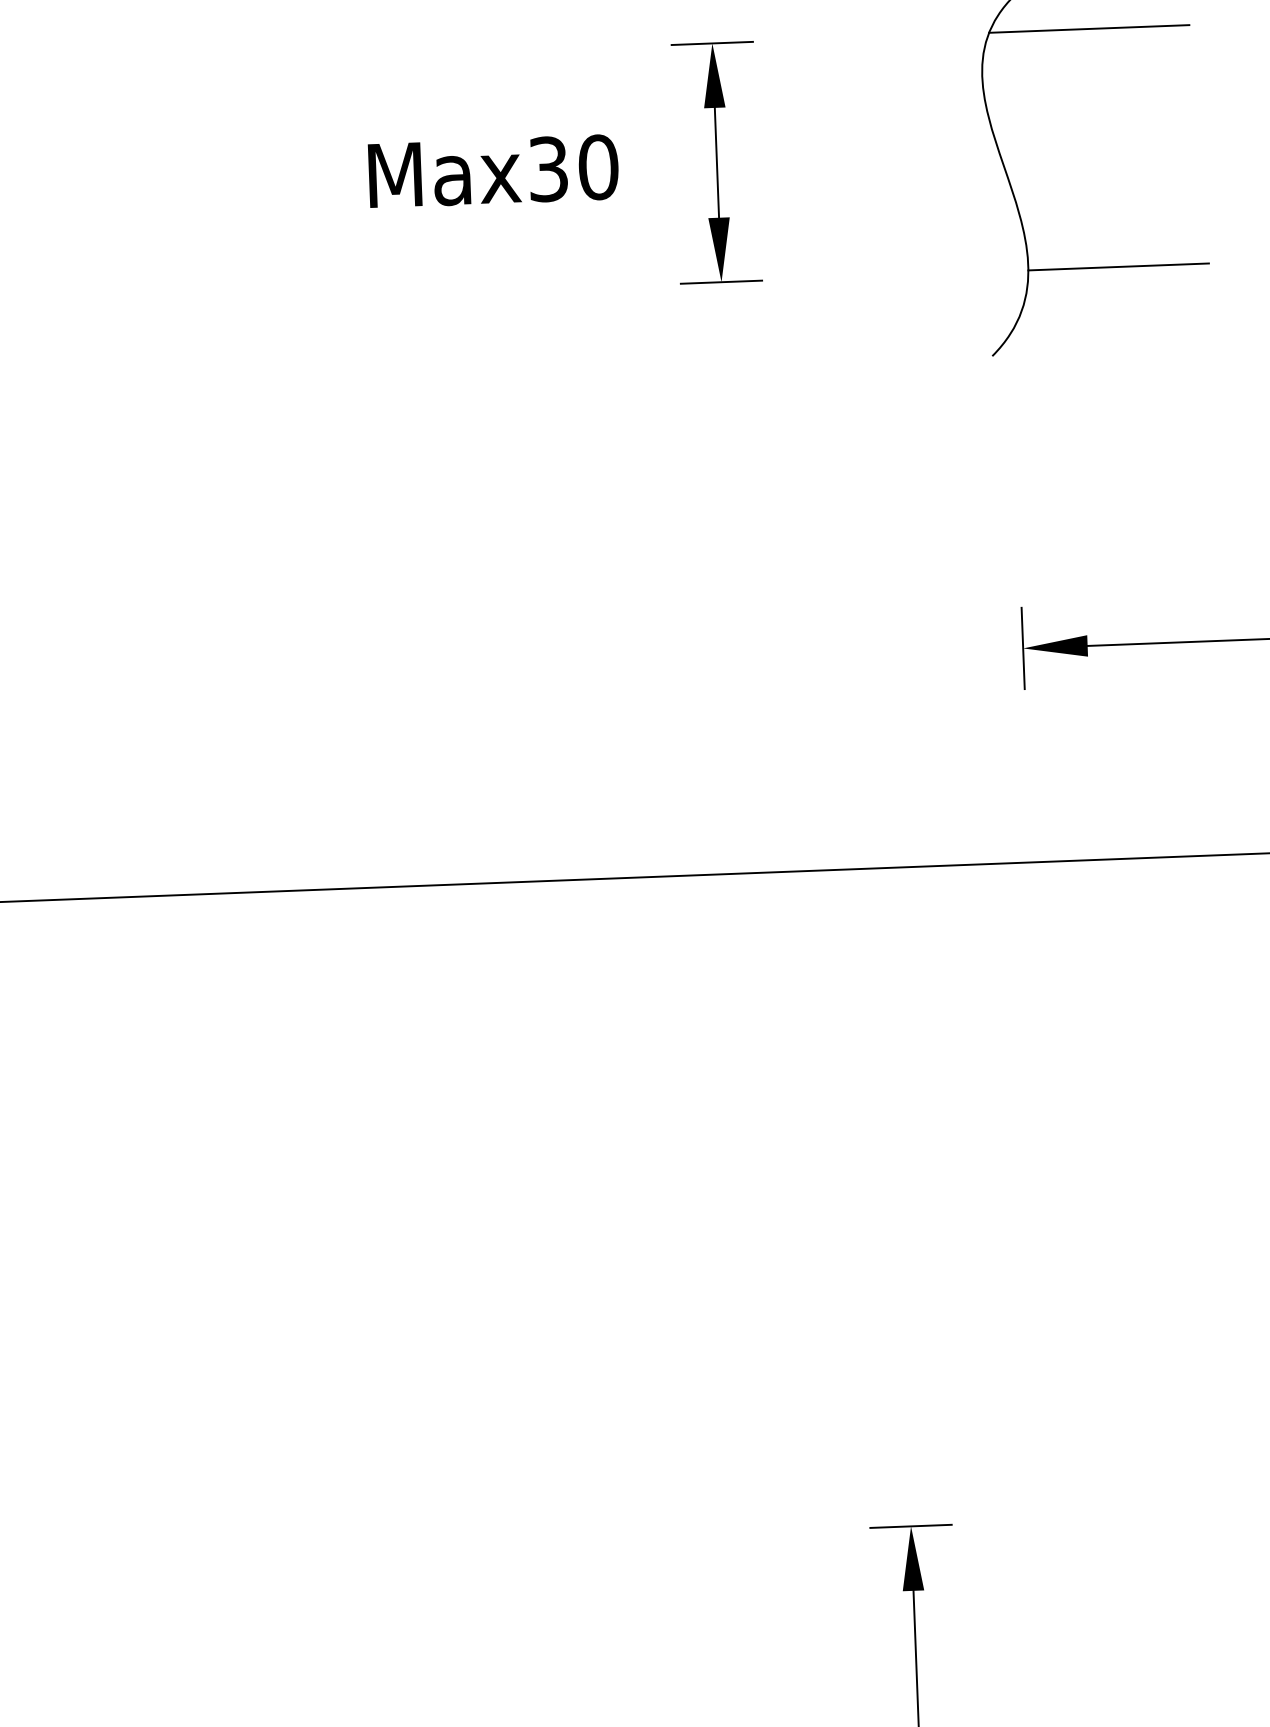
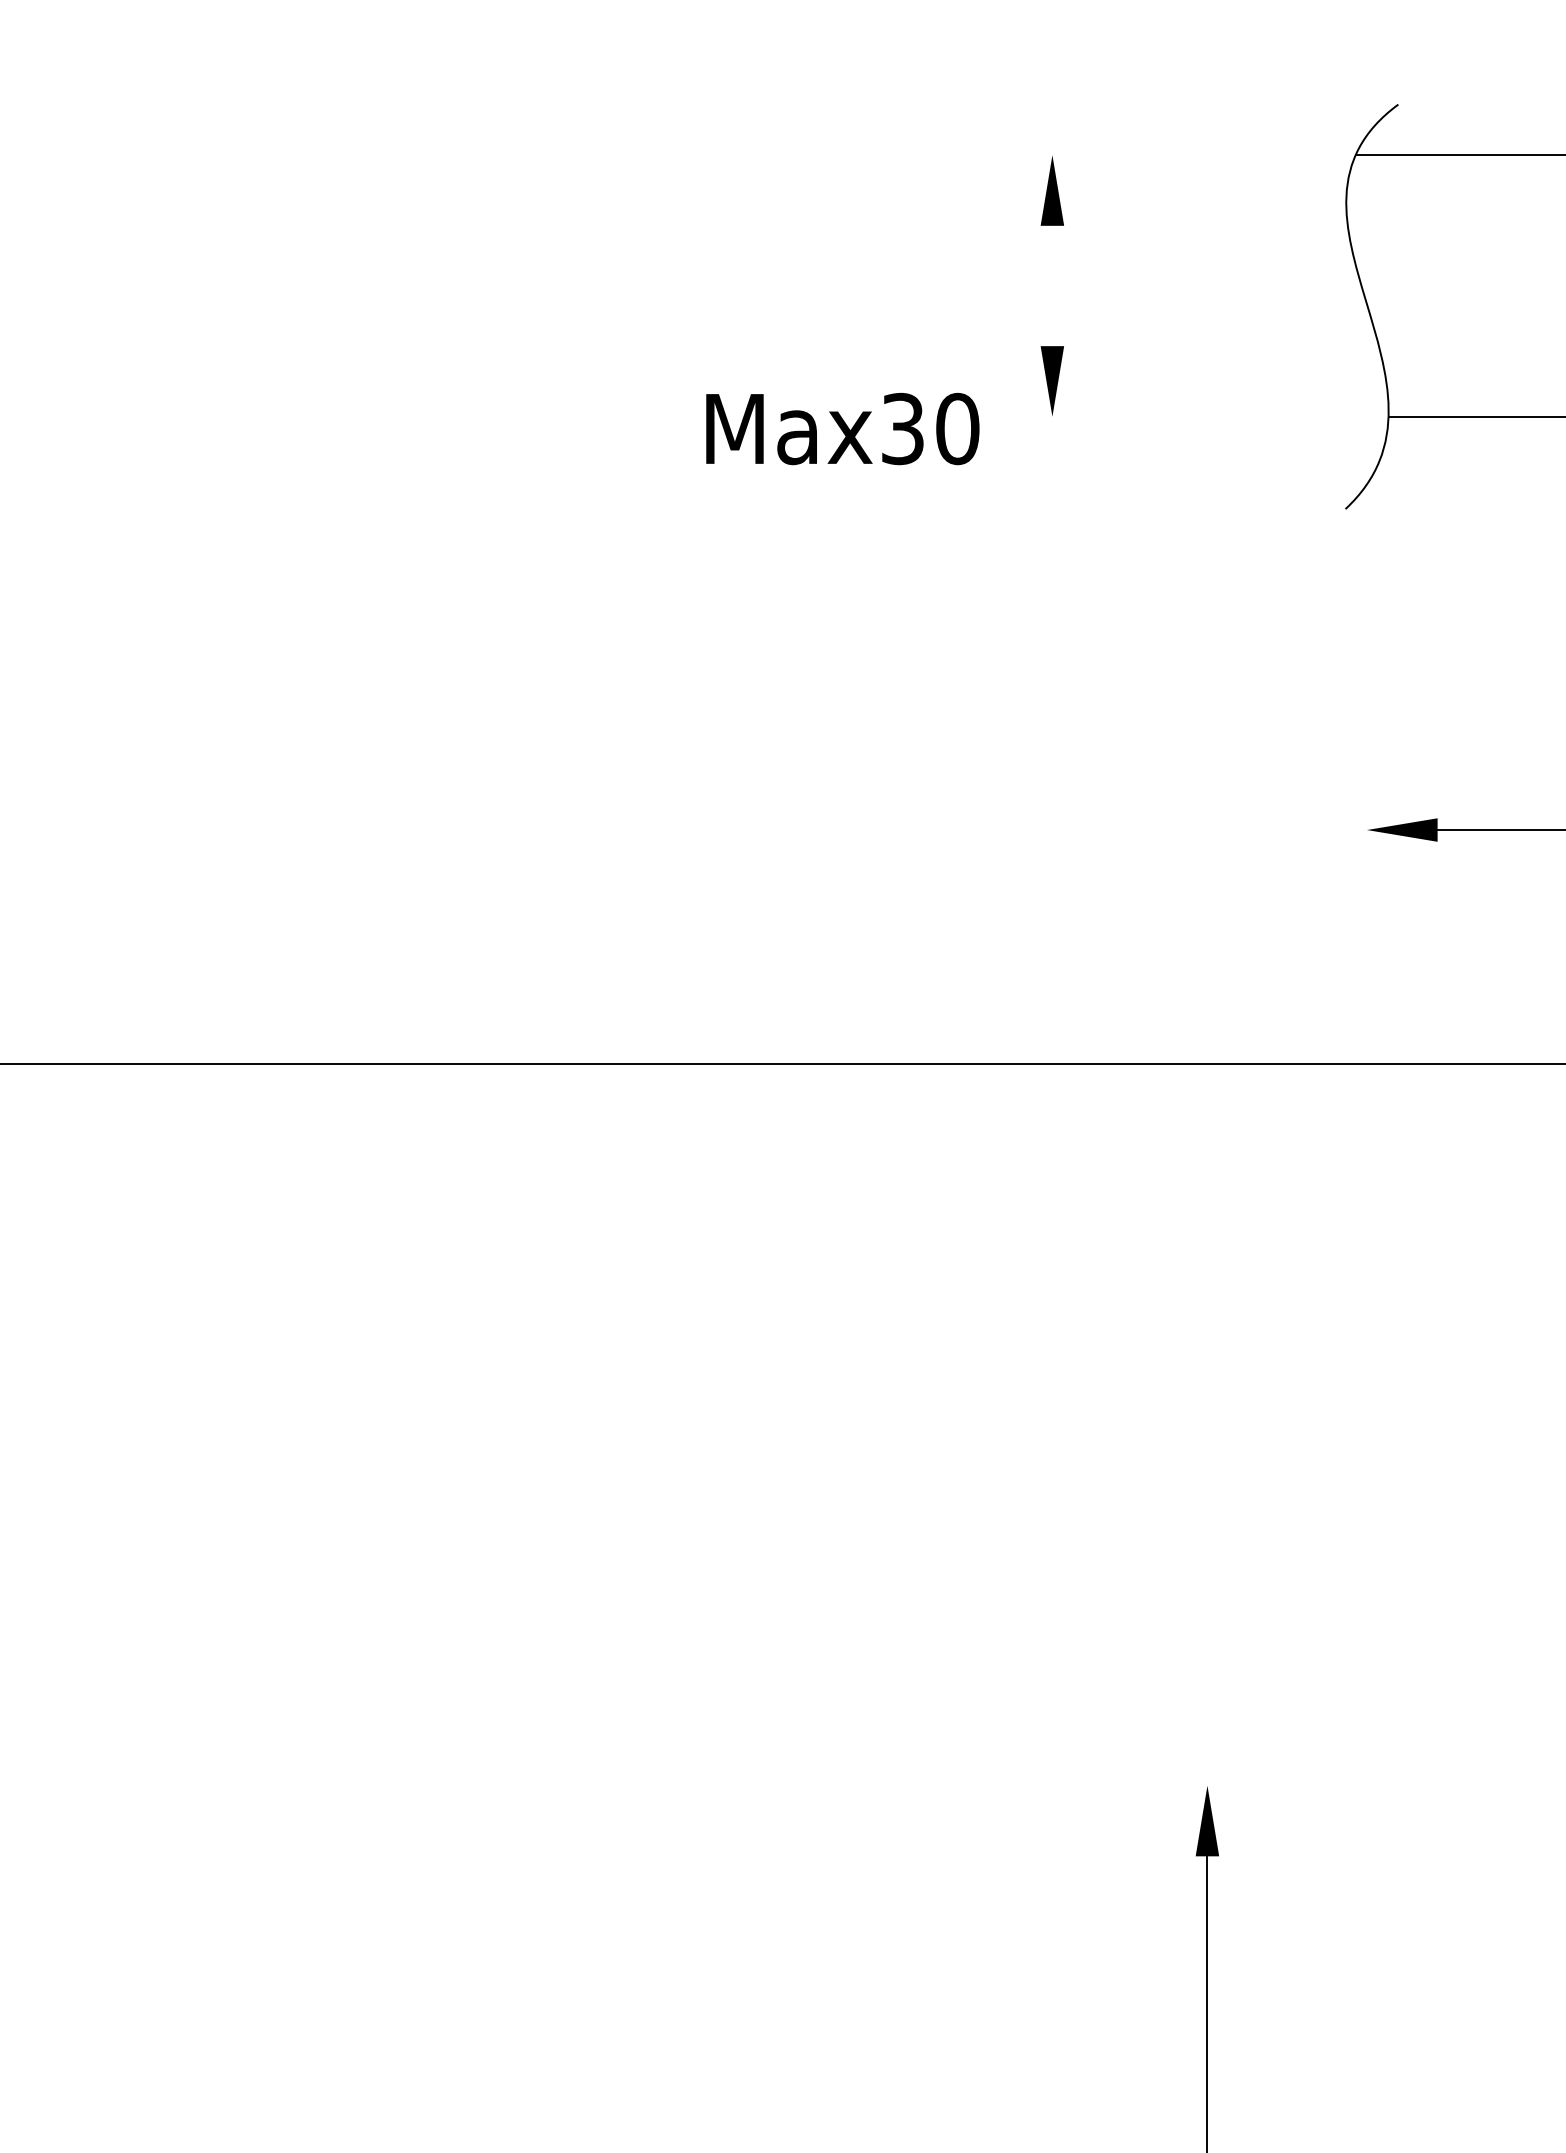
line: (711, 43) -> (1051, 155), removed
line: (717, 162) -> (1052, 285), removed
text: (493, 170) -> (842, 428), moved
line: (720, 281) -> (1051, 416), removed
line: (1022, 647) -> (1366, 829), removed
line: (910, 1526) -> (1206, 1785), removed

